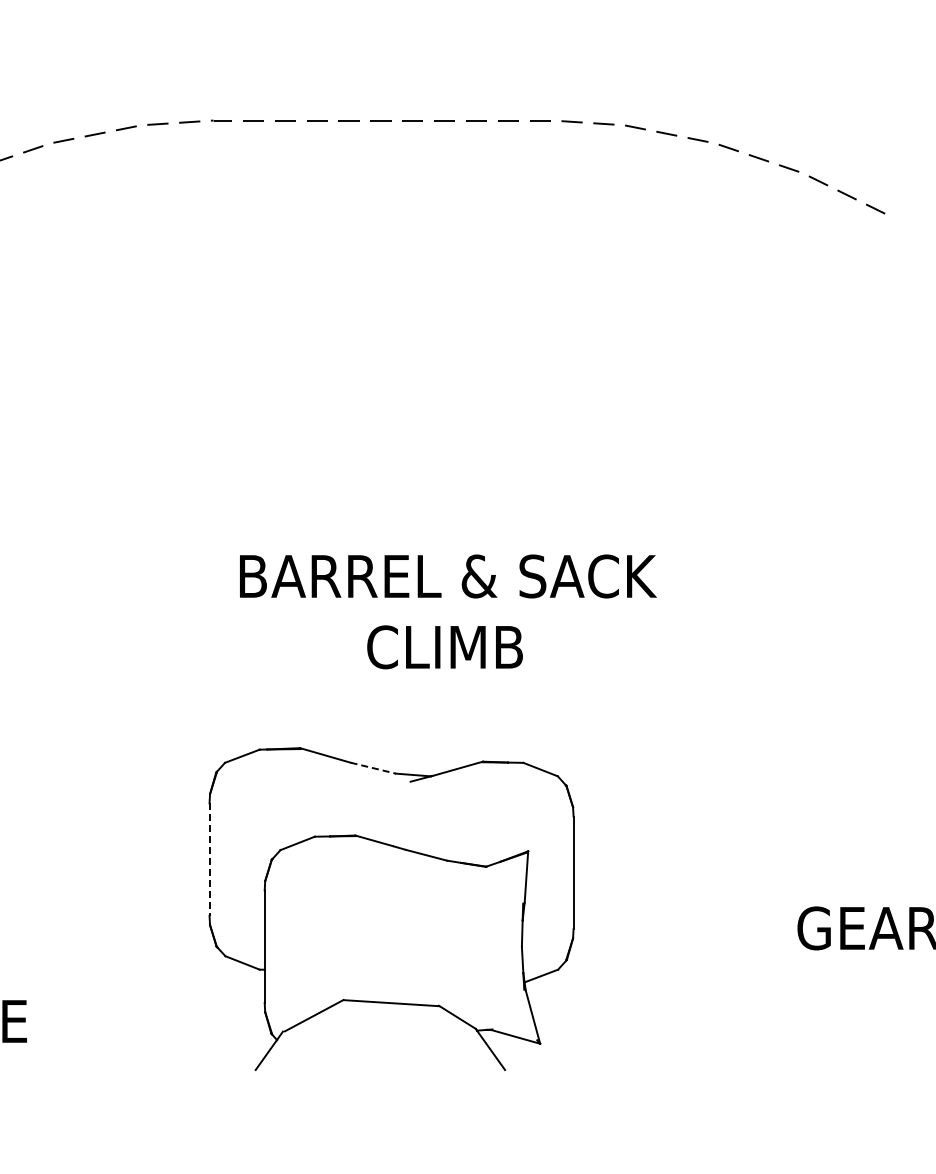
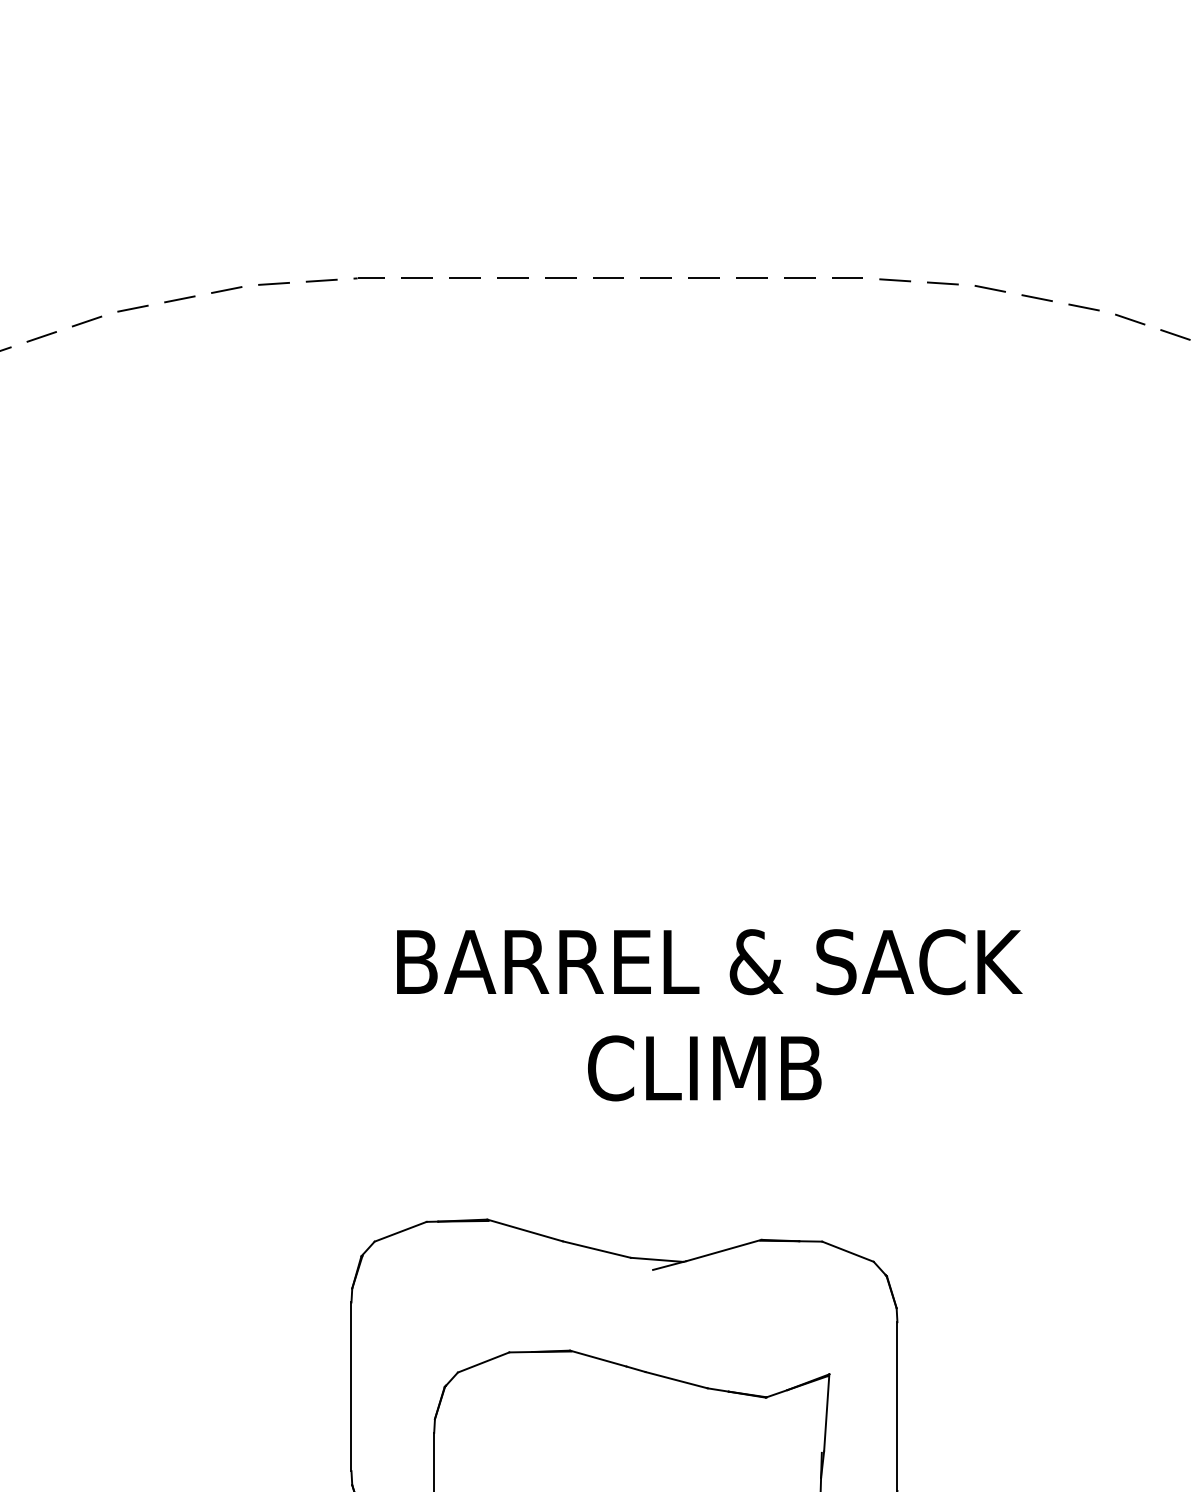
line: (373, 768) -> (597, 1250), dashed -> solid
line: (209, 860) -> (351, 1388), dashed -> solid

